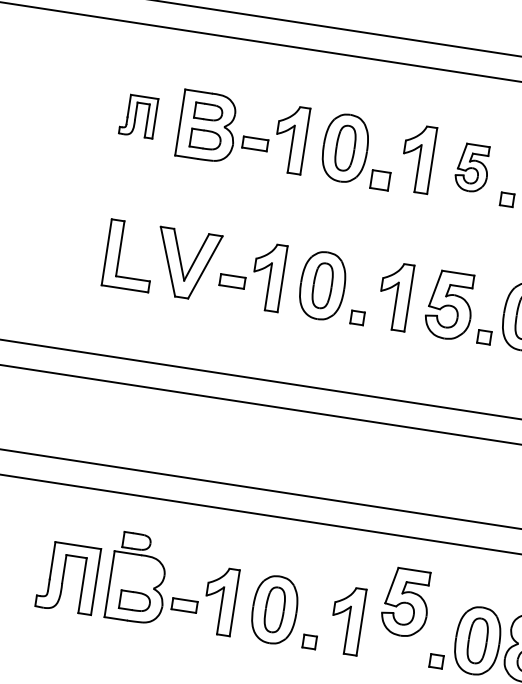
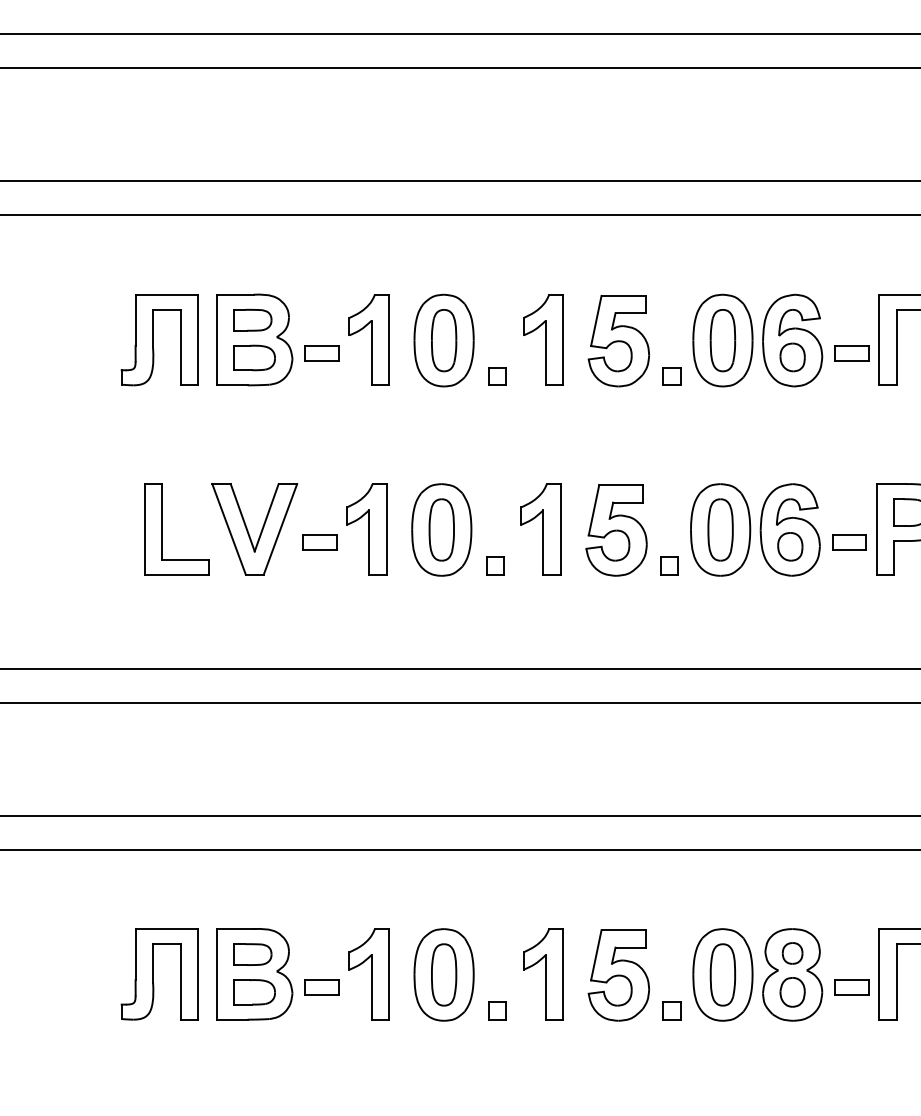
part: (138, 116) -> (159, 340), size x1.67
part: (472, 168) -> (618, 341), size x1.43
part: (380, 180) -> (497, 376), size x0.71
part: (136, 541) -> (252, 954), moved
part: (405, 602) -> (618, 975), moved

